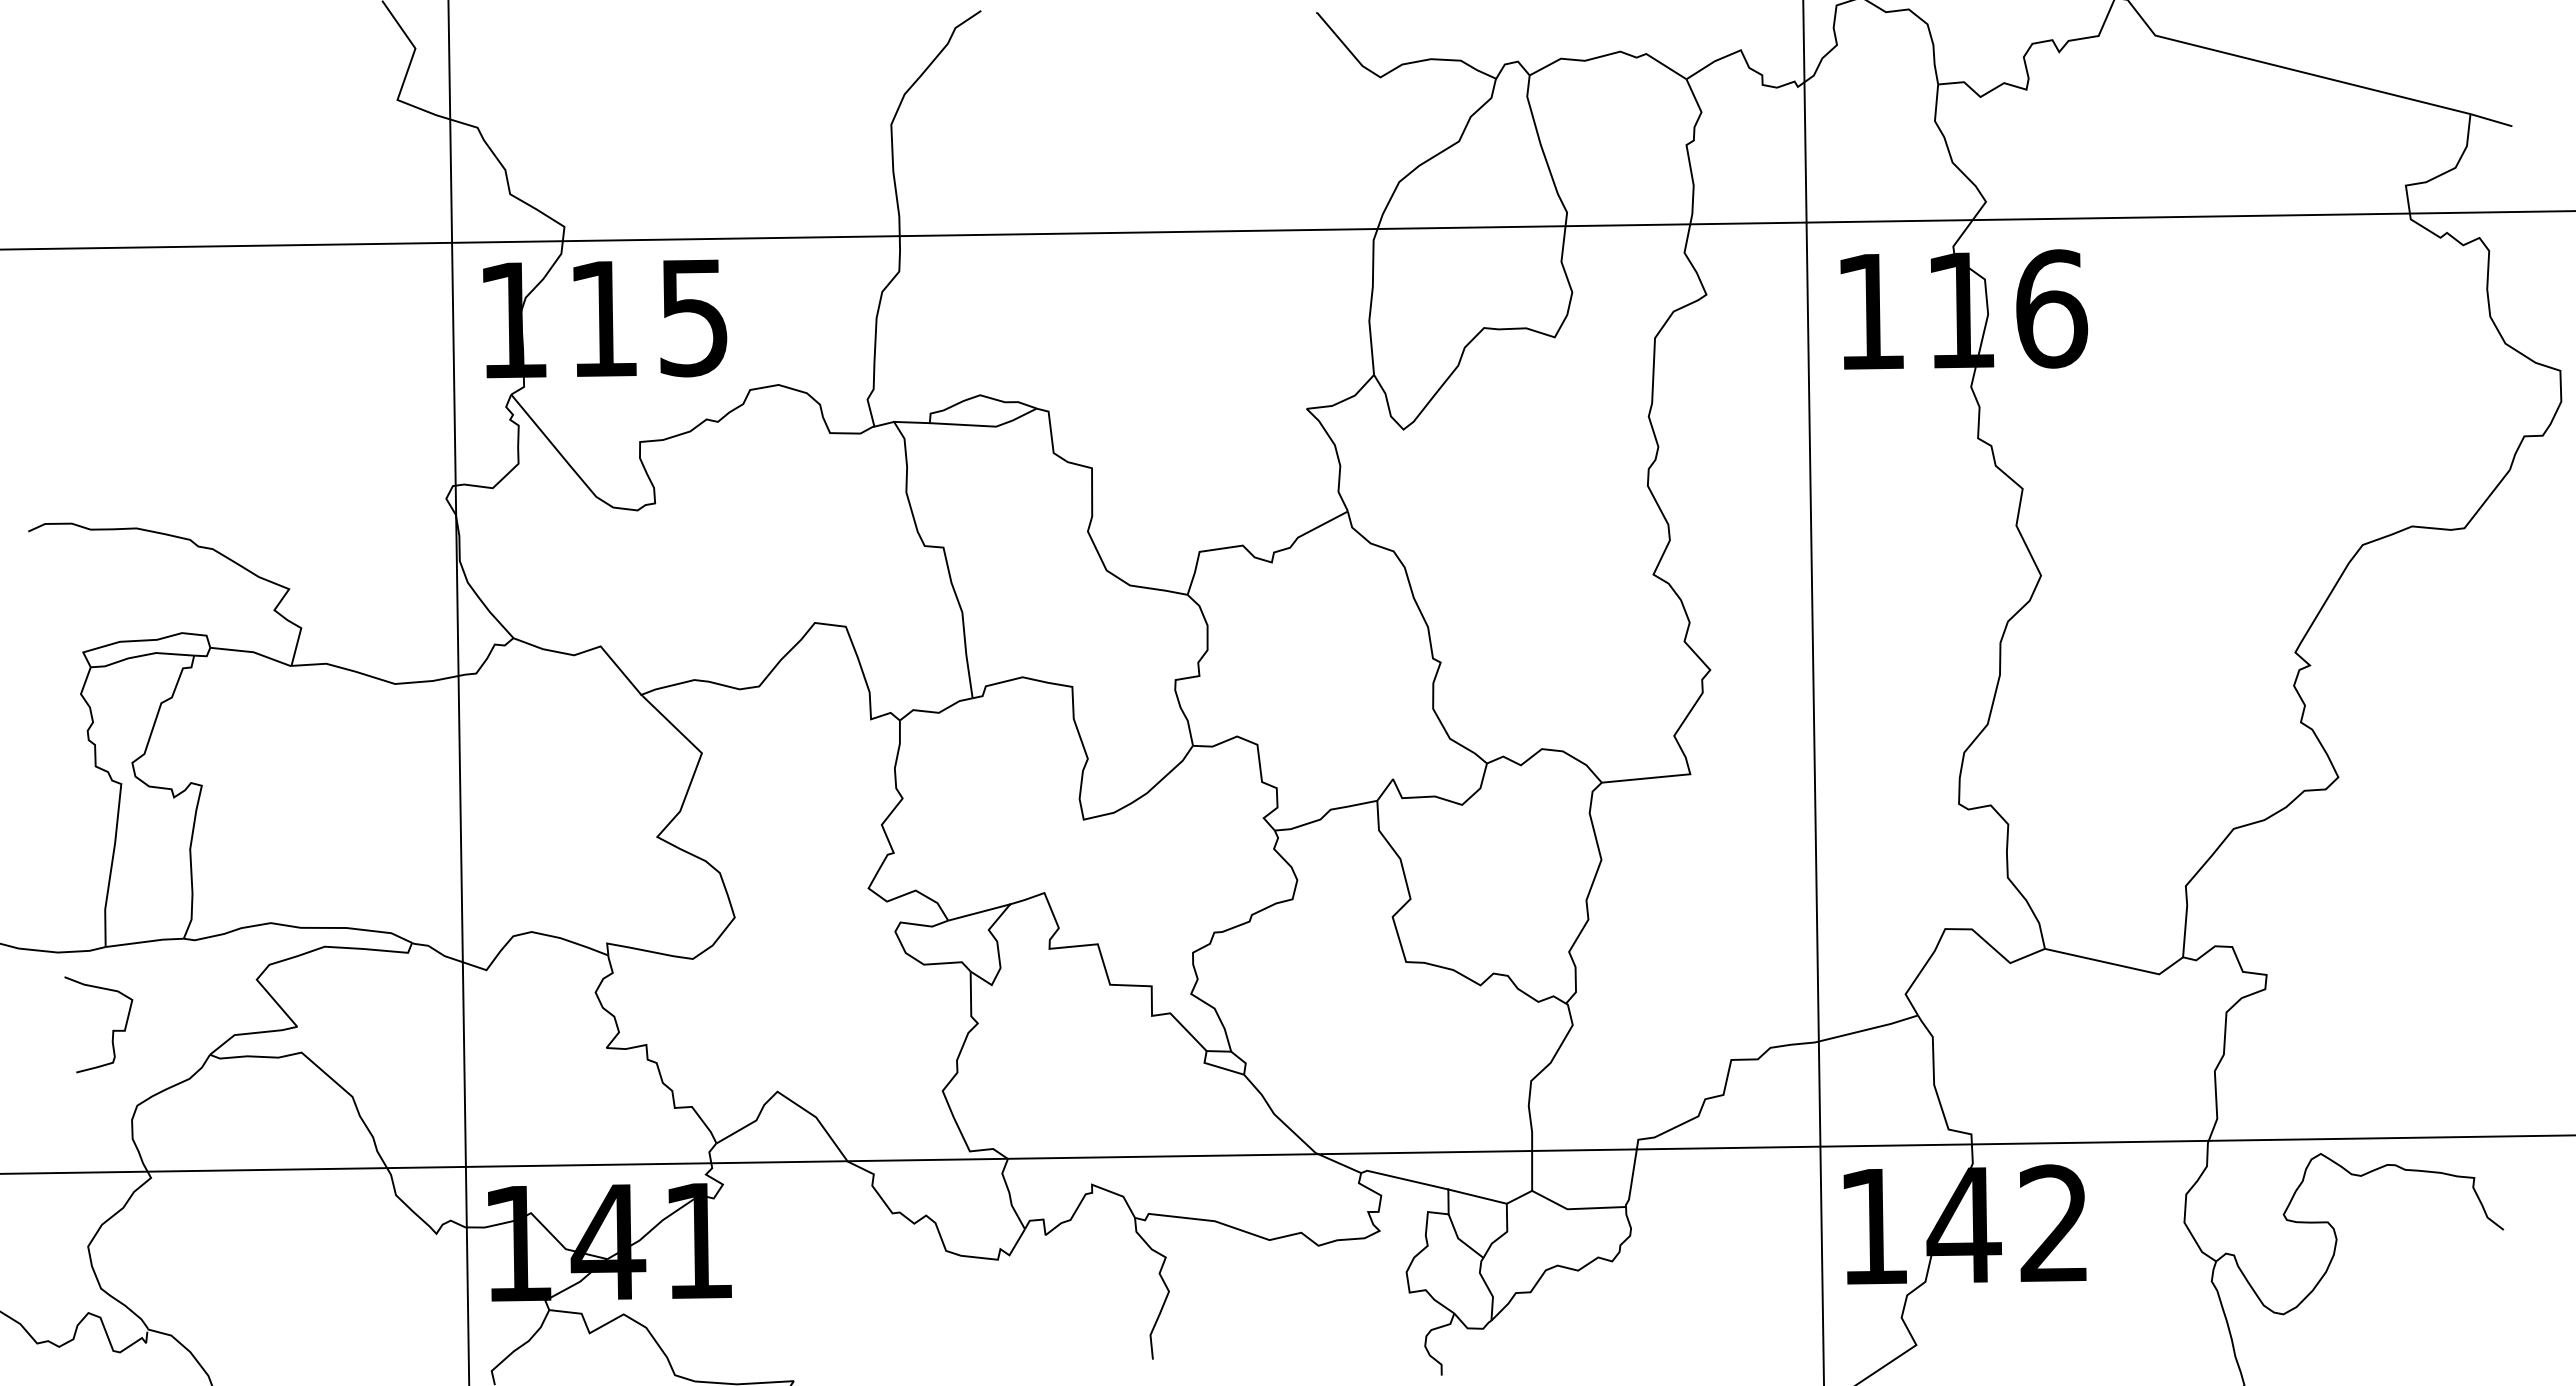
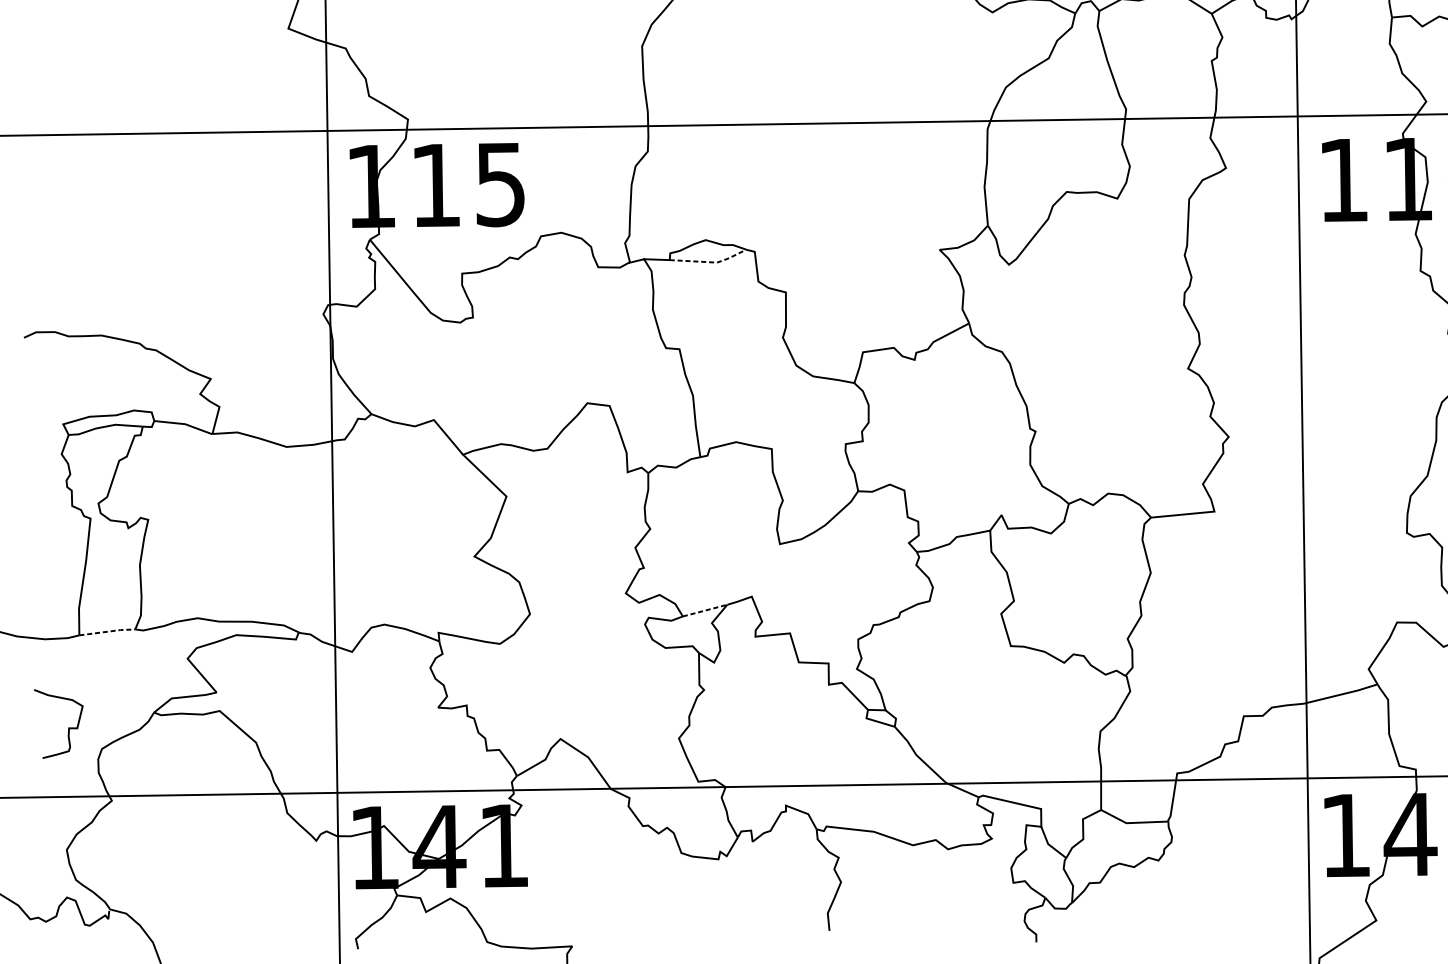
line: (986, 426) -> (710, 262), solid -> dashed
line: (980, 912) -> (706, 610), solid -> dashed
line: (145, 941) -> (107, 631), solid -> dashed
curve: (112, 1030) -> (68, 728), moved
line: (1477, 1196) -> (1062, 814), removed

